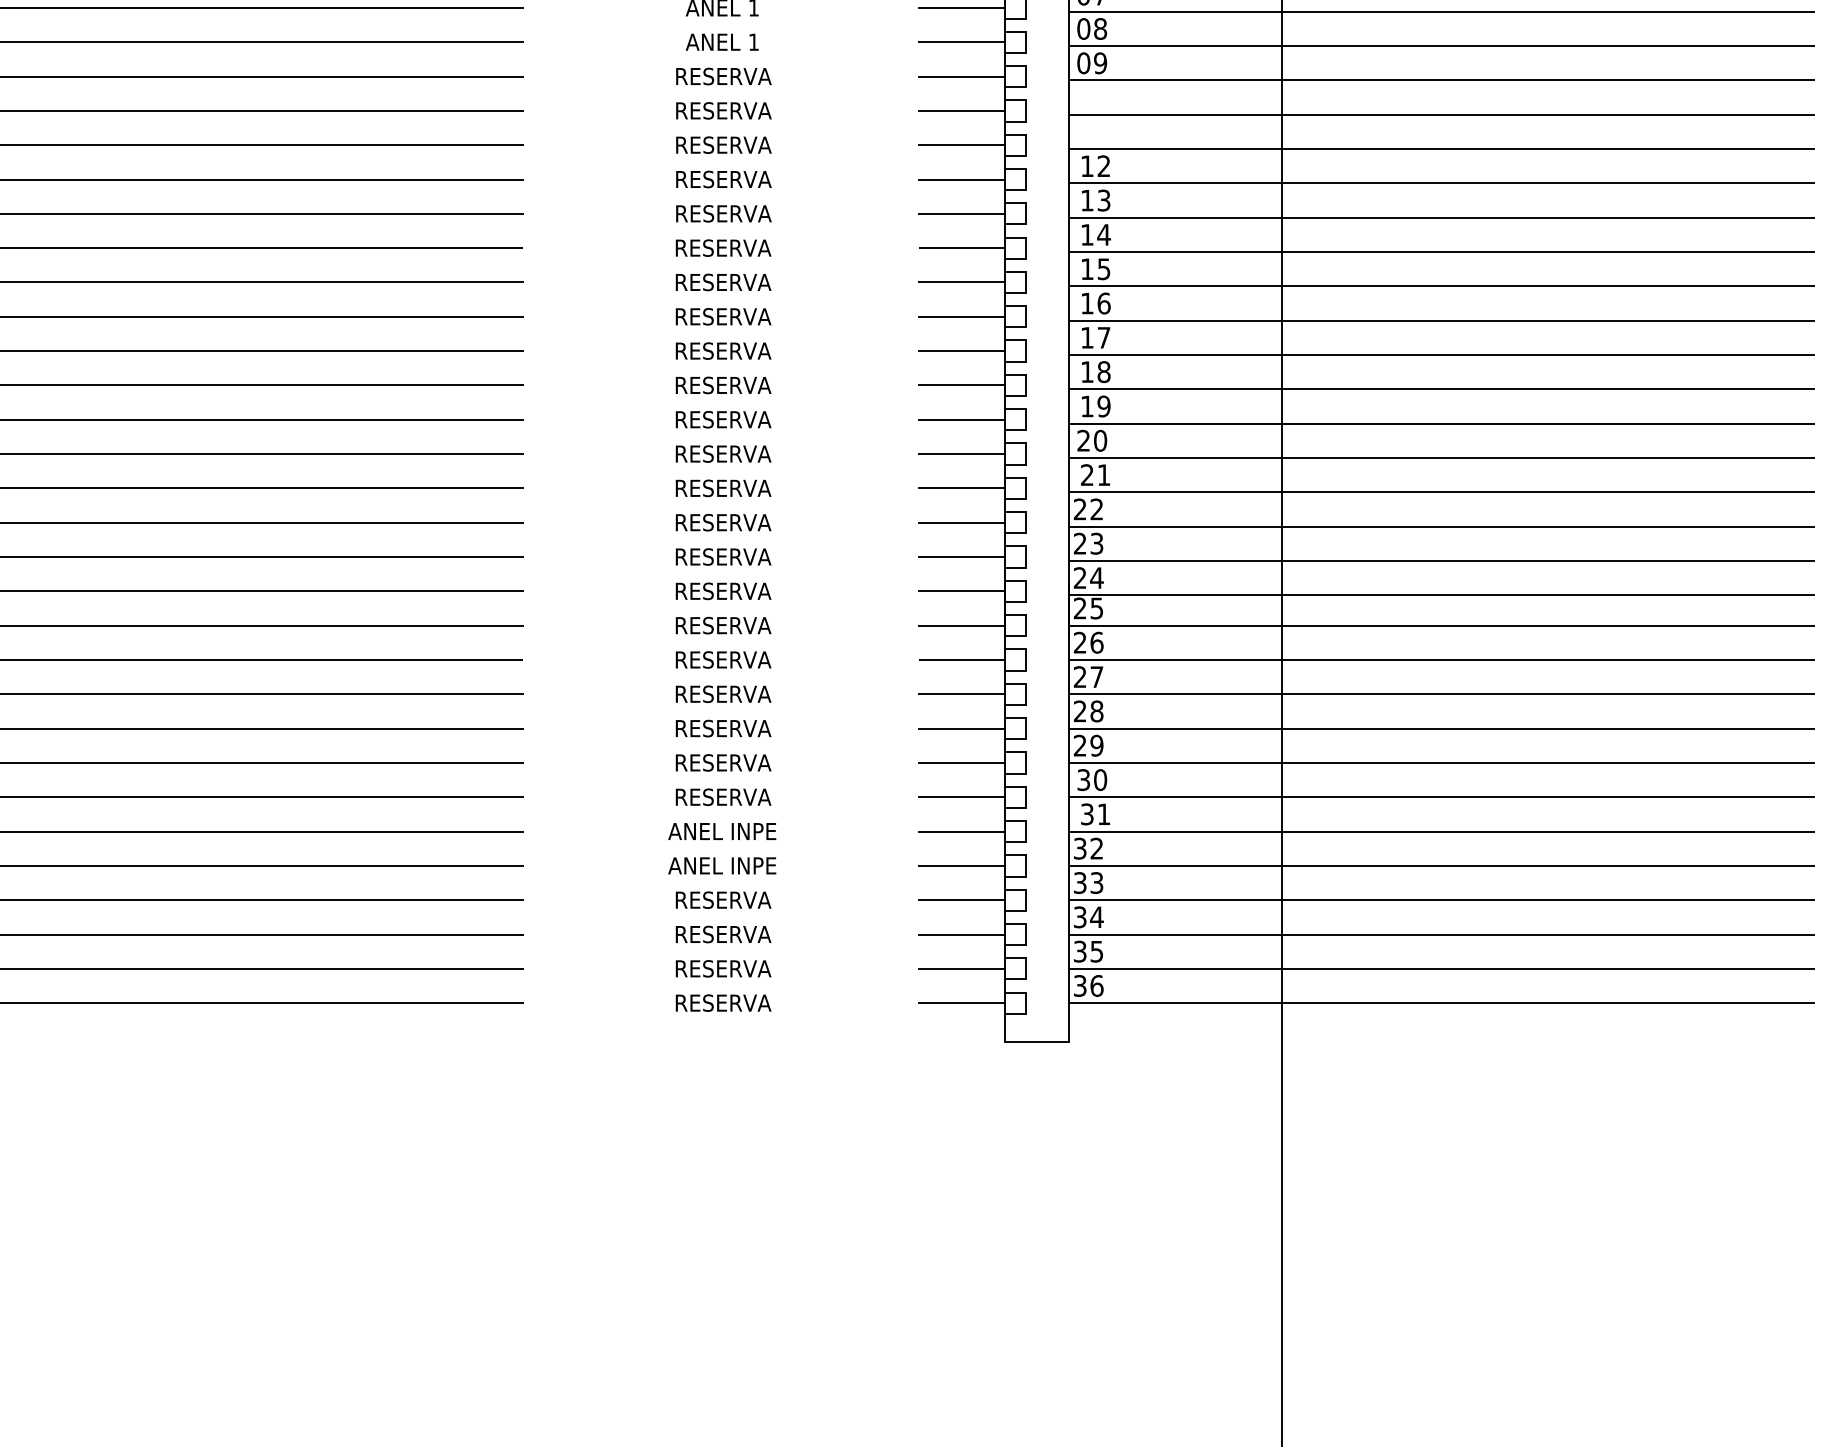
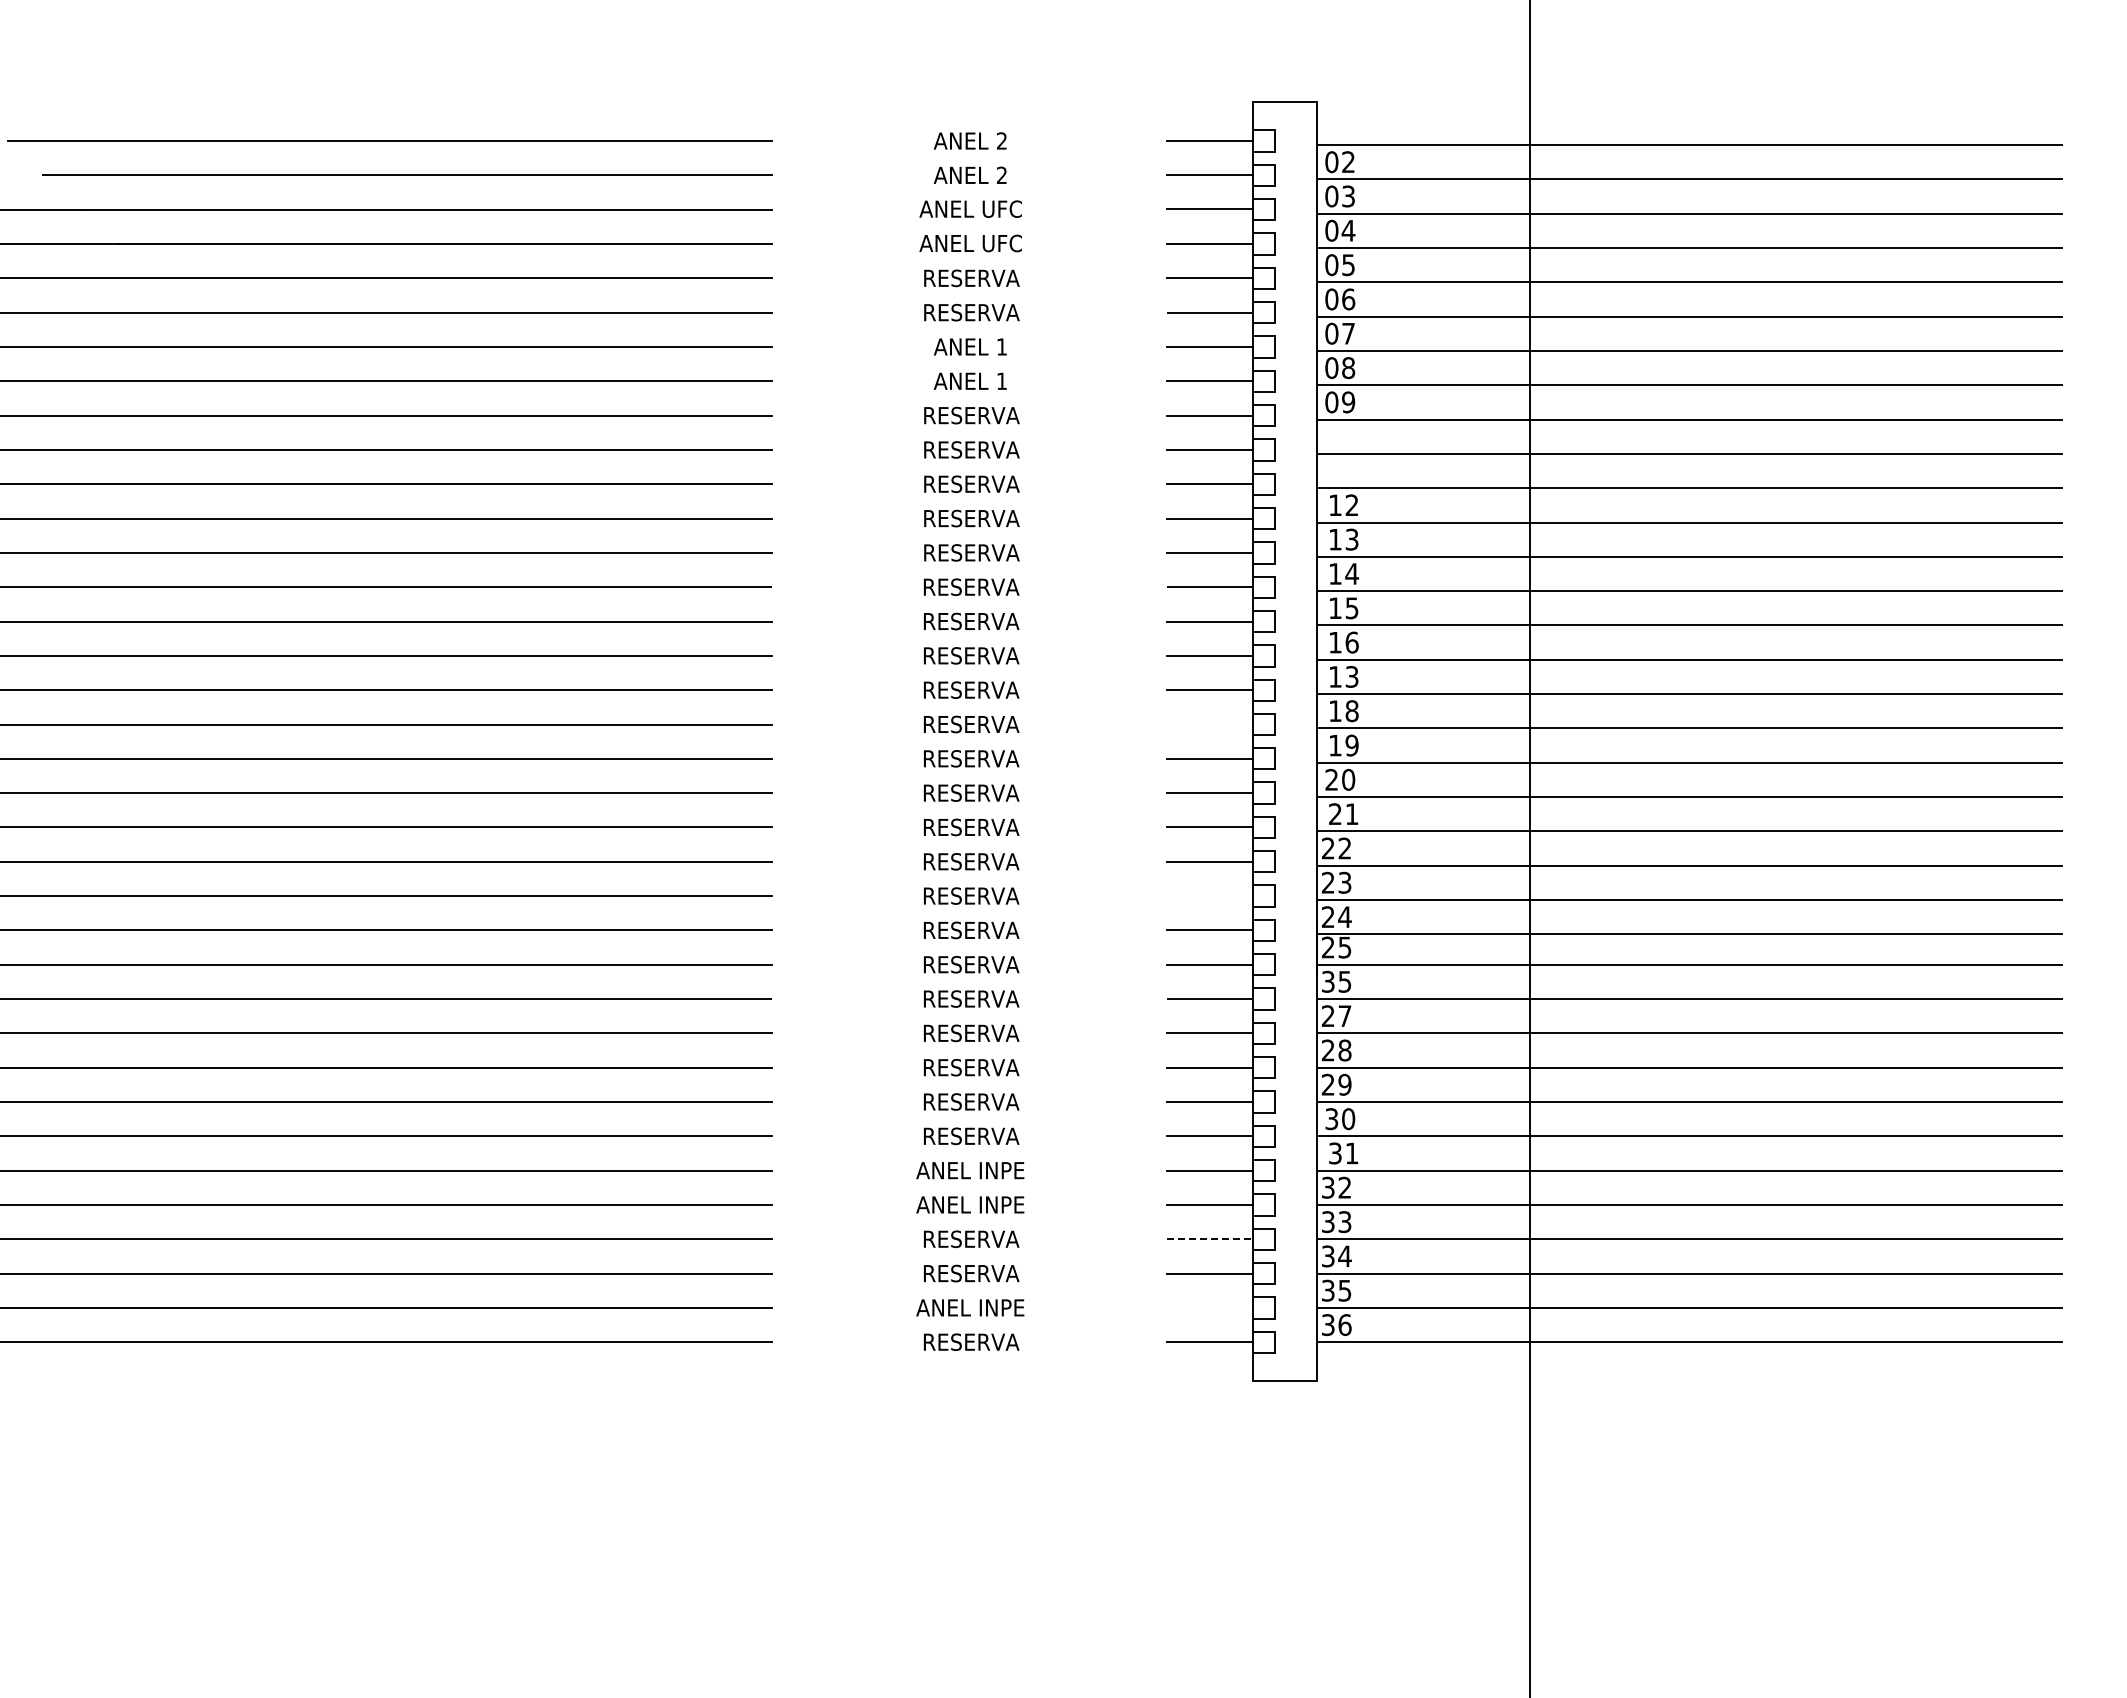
text: (1103, 337) -> (1351, 676), 17 -> 13
line: (962, 385) -> (1210, 724), removed
line: (962, 557) -> (1210, 896), removed
text: (1088, 642) -> (1336, 981), 26 -> 35
line: (962, 900) -> (1210, 1239), solid -> dashed
text: (722, 968) -> (970, 1307), RESERVA -> ANEL INPE
line: (962, 968) -> (1210, 1307), removed

